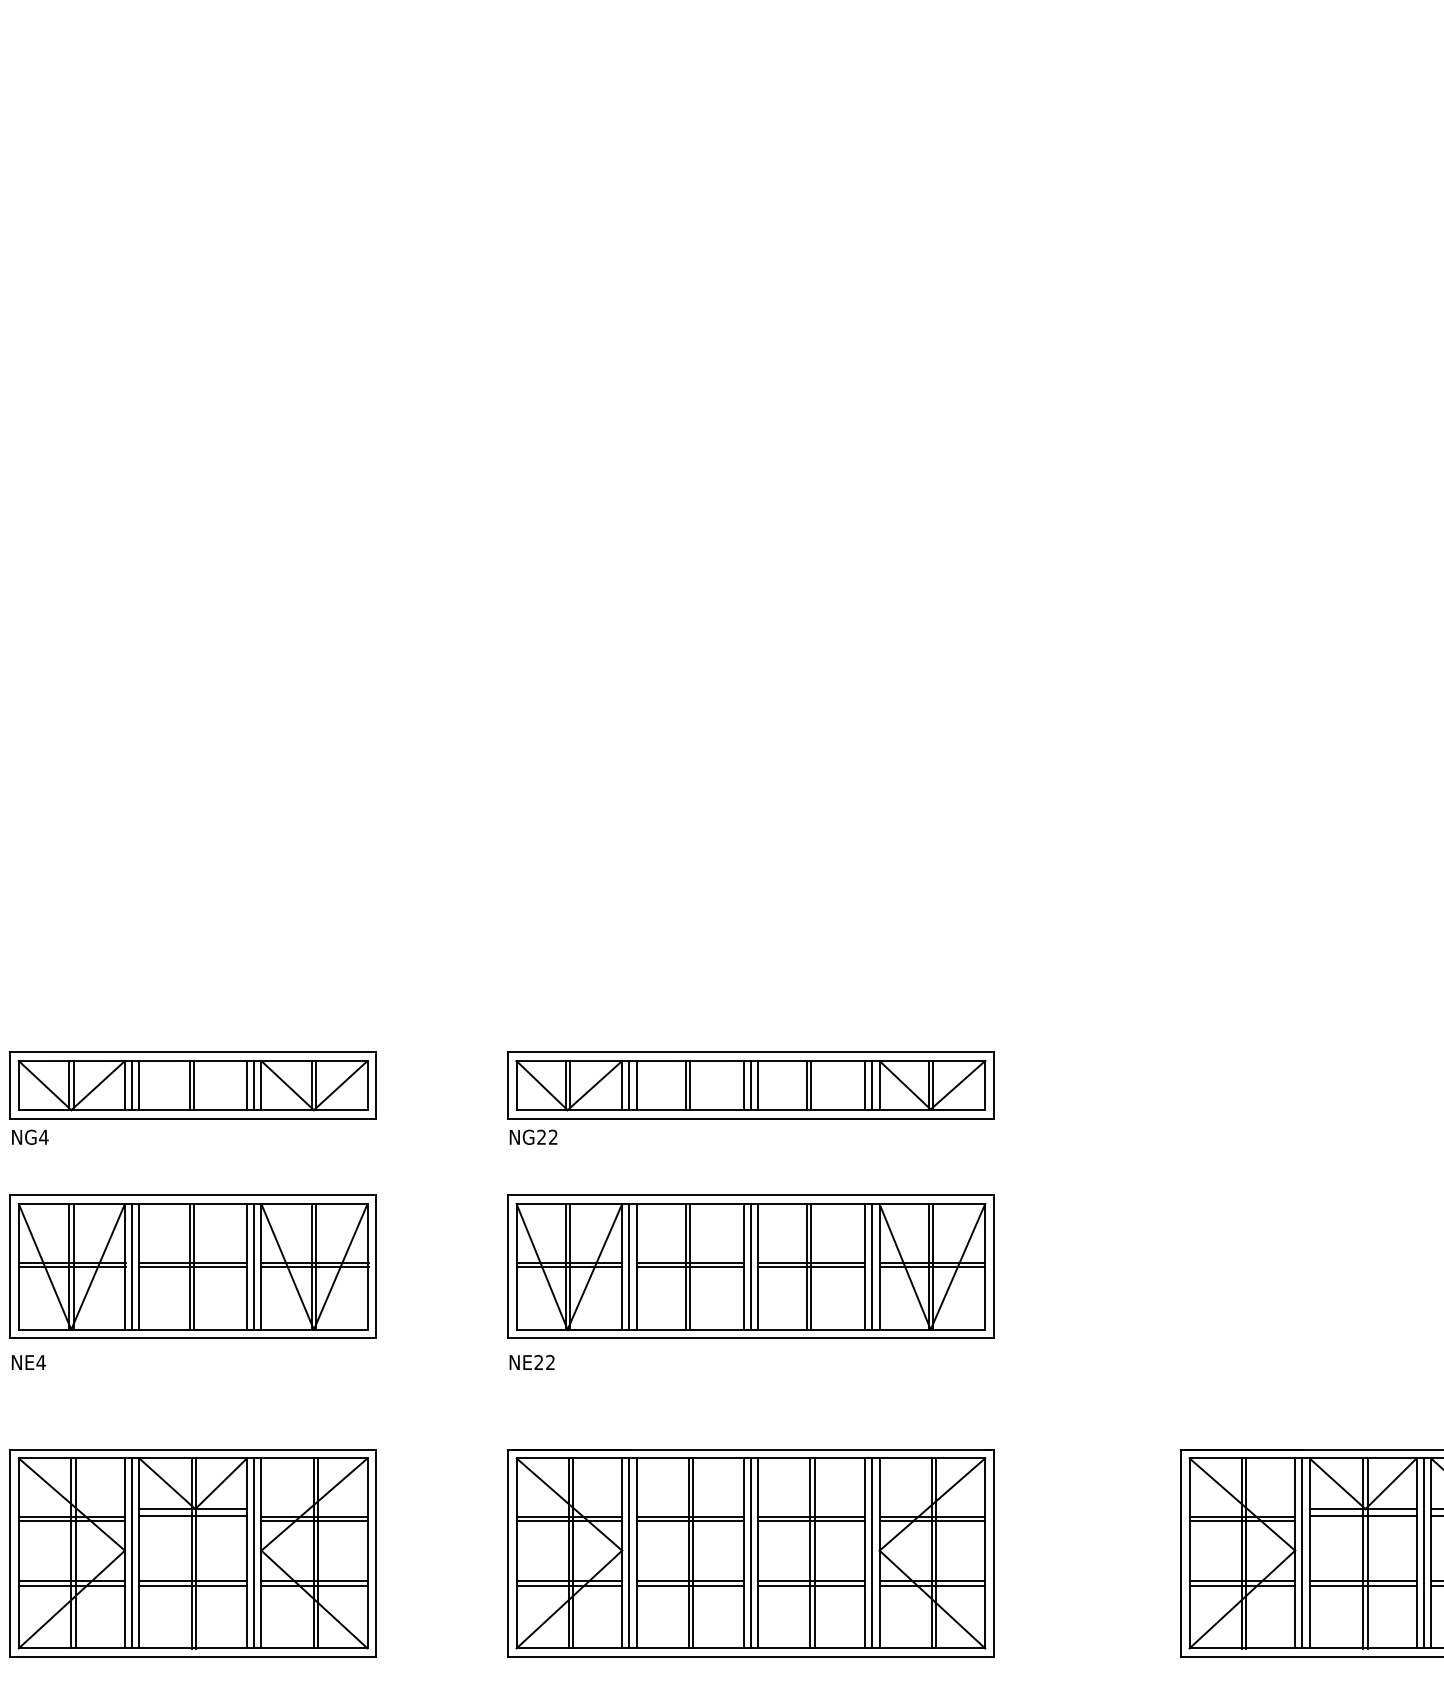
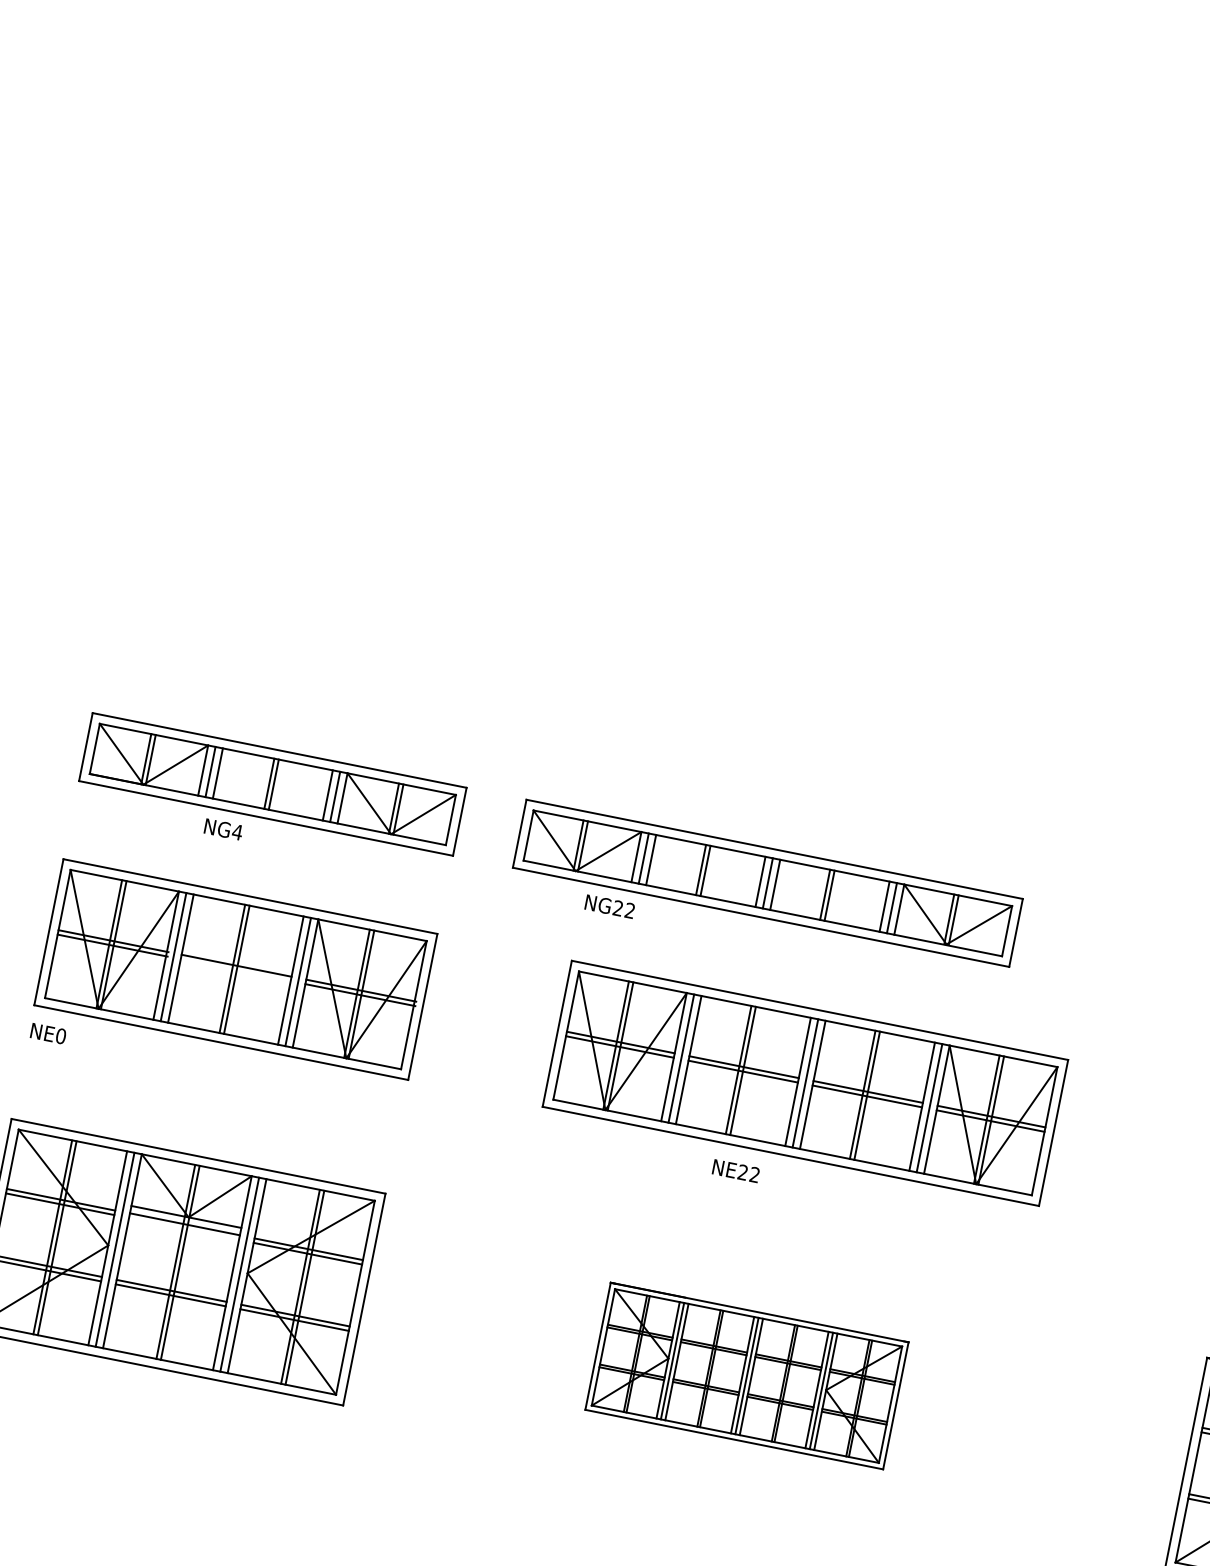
part: (750, 1085) -> (767, 883), moved
text: (30, 1136) -> (223, 828), moved
line: (193, 1267) -> (236, 970), removed
text: (40, 1362) -> (60, 1036), NE4 -> NE0
text: (531, 1362) -> (735, 1170), moved
part: (750, 1553) -> (746, 1376), size x0.6

